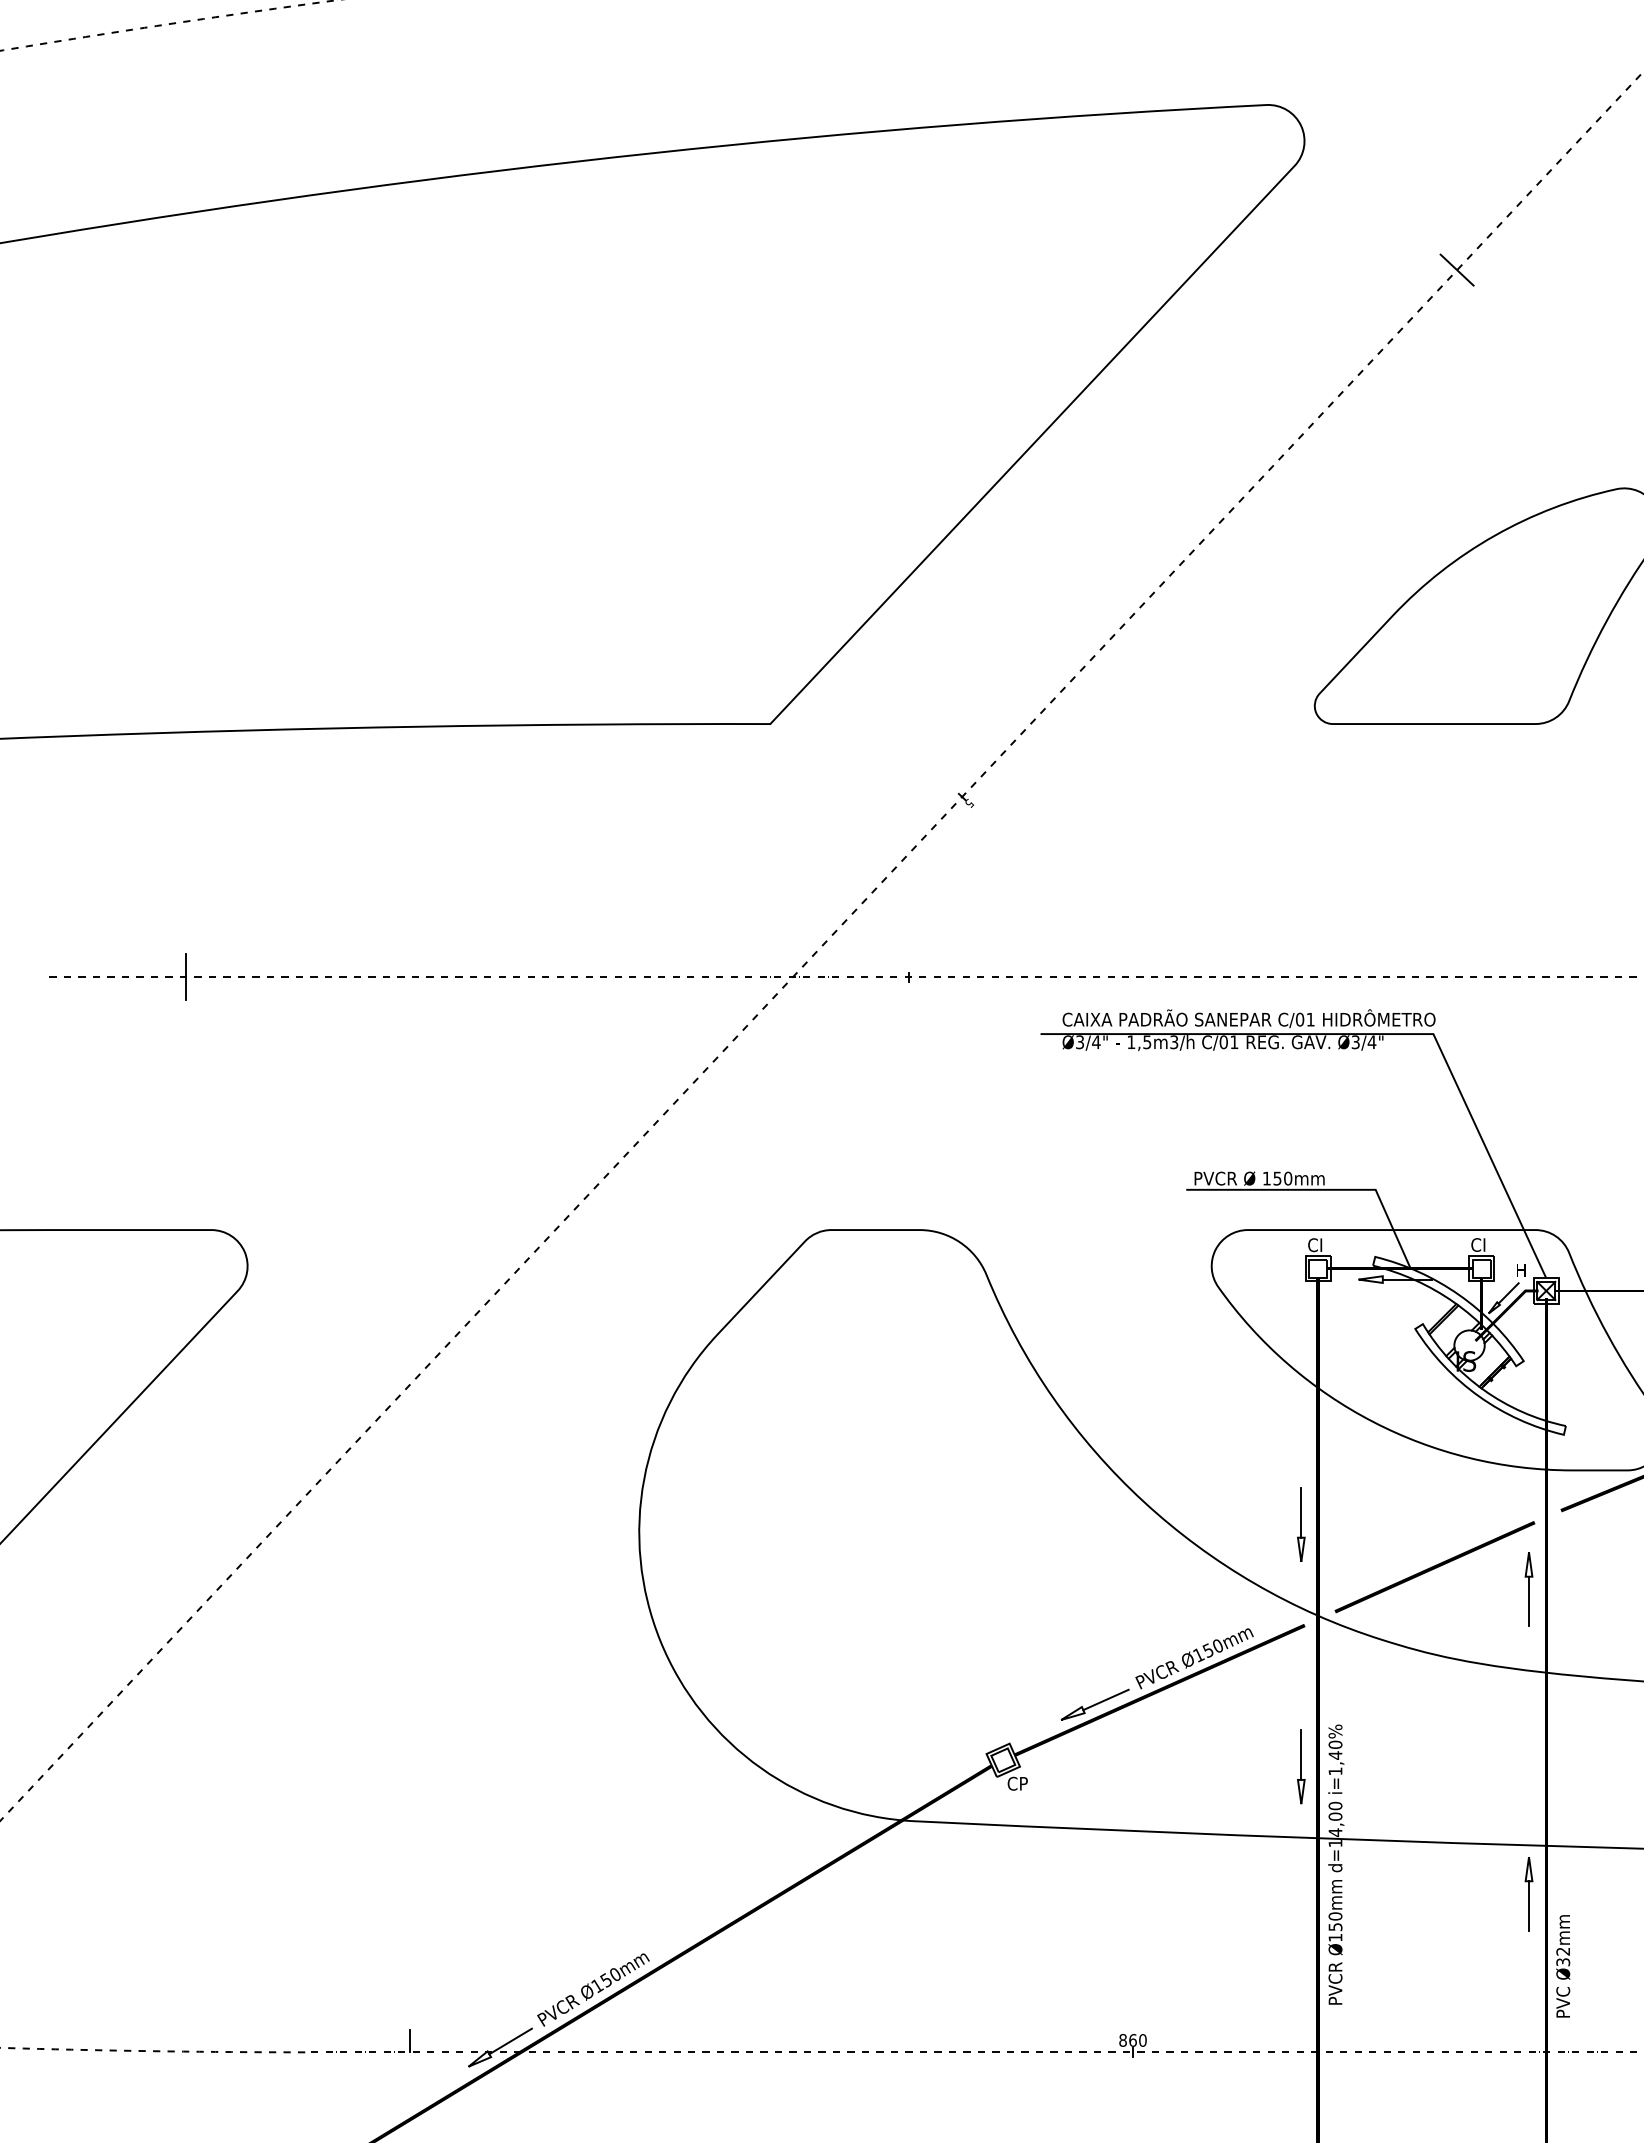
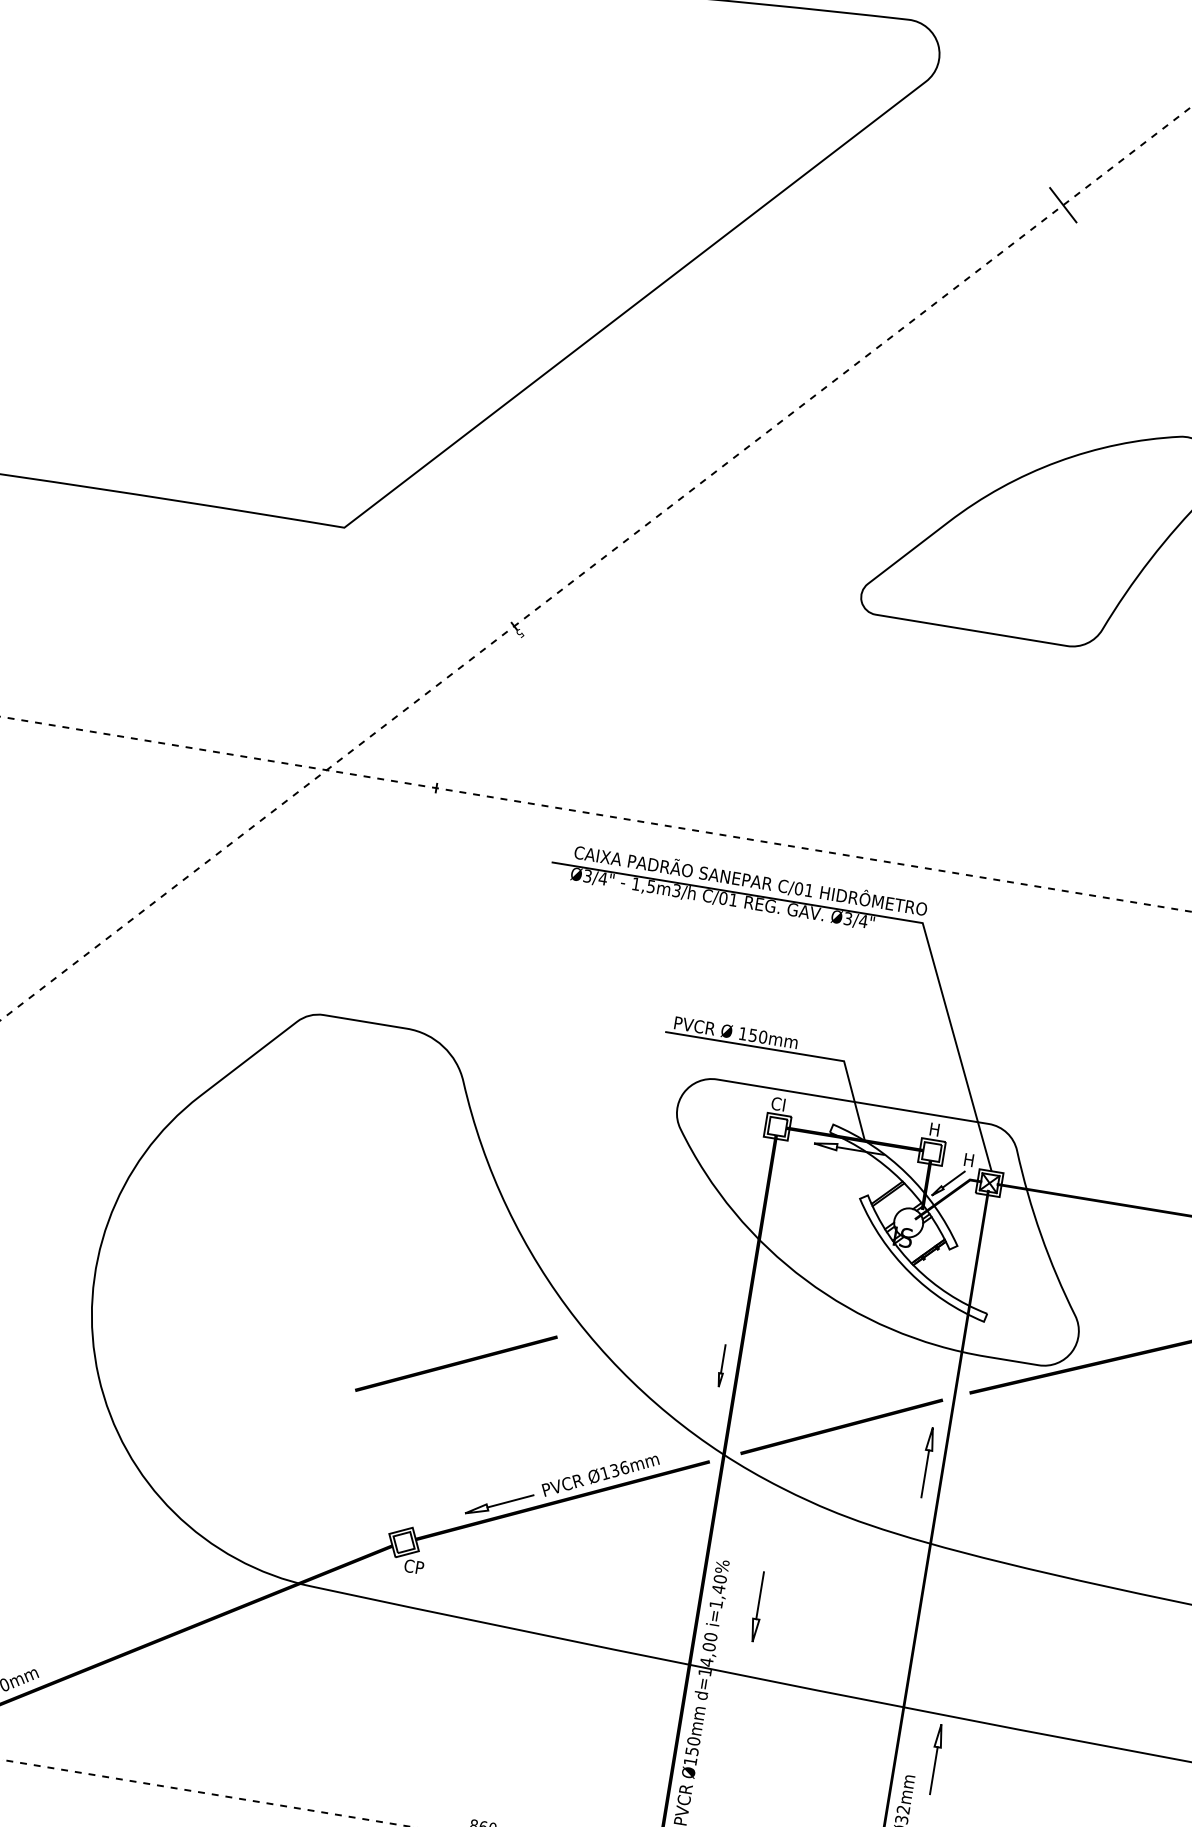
text: (1478, 1244) -> (932, 1128), CI -> H
part: (1301, 1524) -> (722, 1365), size x0.6
line: (1026, 1567) -> (455, 1363), added
text: (1212, 1646) -> (619, 1467), Ø150mm -> Ø136mm
part: (1301, 1766) -> (758, 1606), moved
part: (1528, 1894) -> (935, 1759), moved

